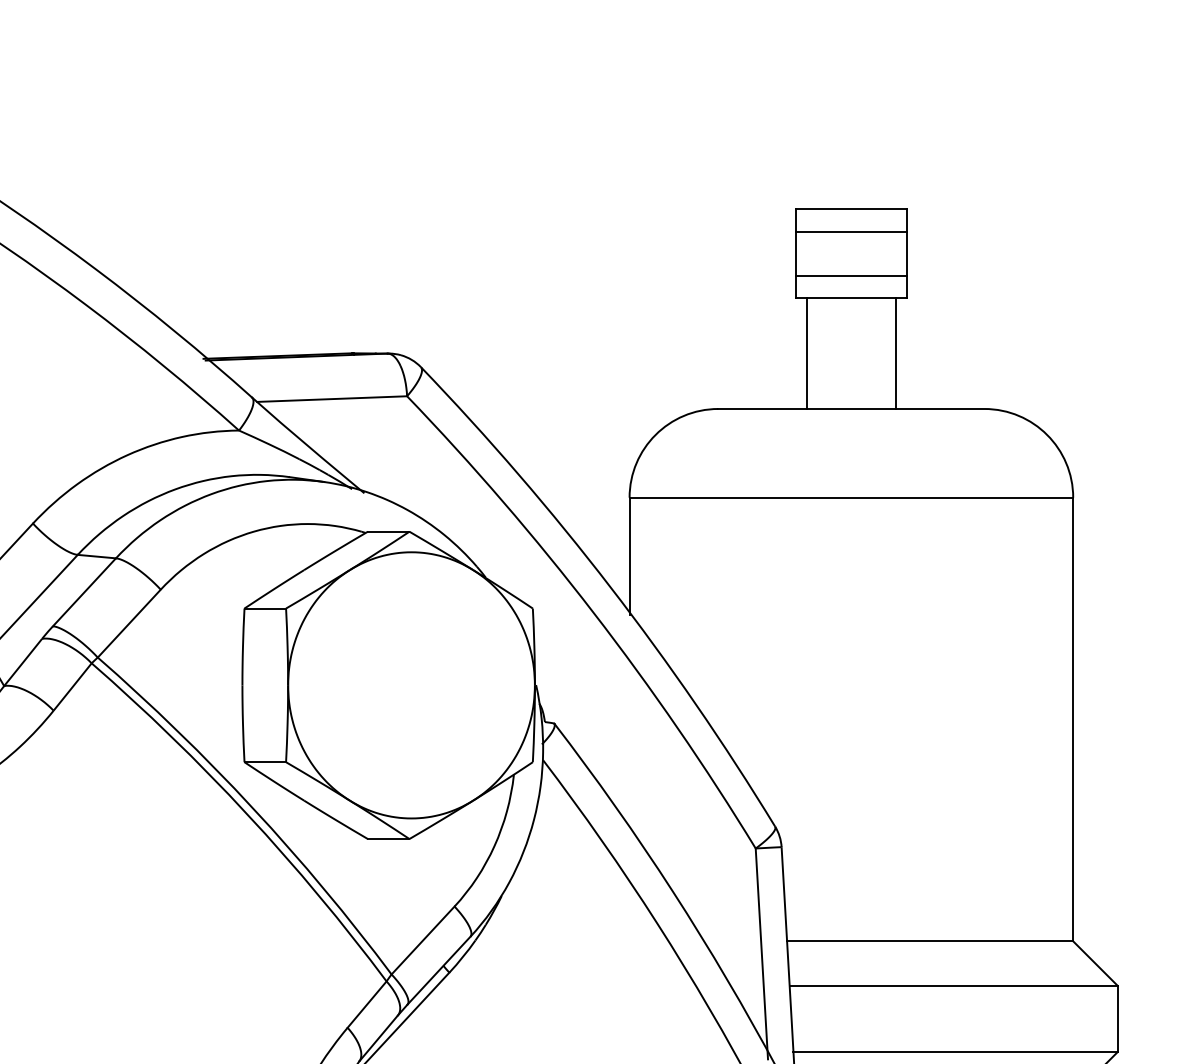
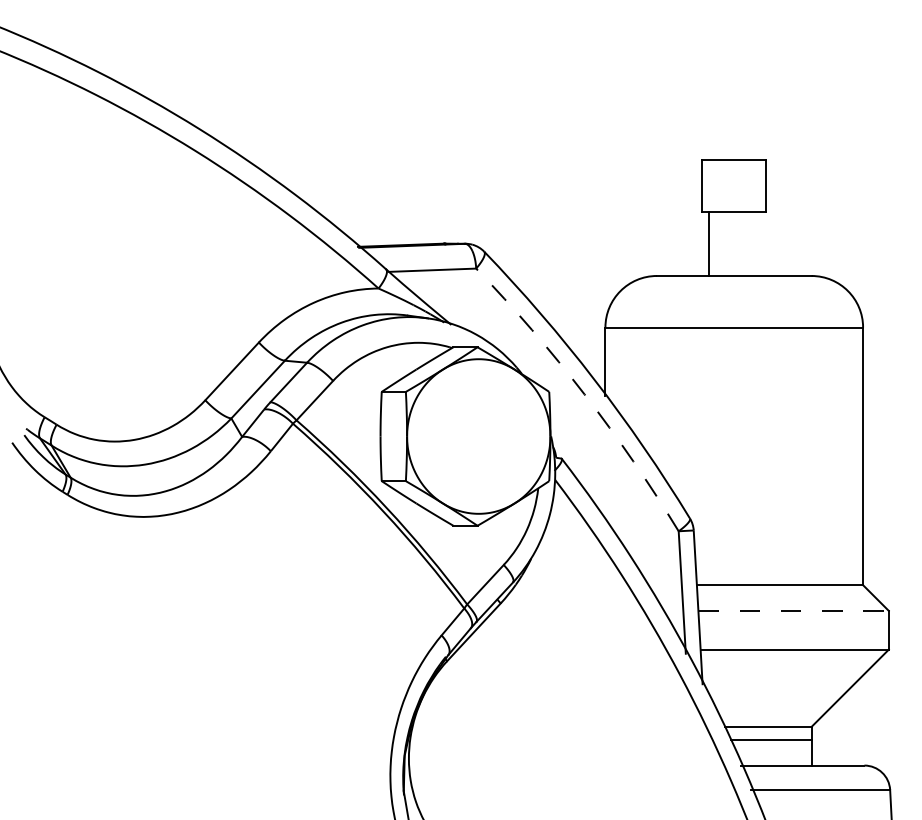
line: (851, 230) -> (734, 172), removed
line: (851, 275) -> (734, 198), removed
line: (896, 353) -> (760, 243), removed
arc: (593, 613) -> (584, 394), solid -> dashed
line: (955, 984) -> (794, 610), solid -> dashed

